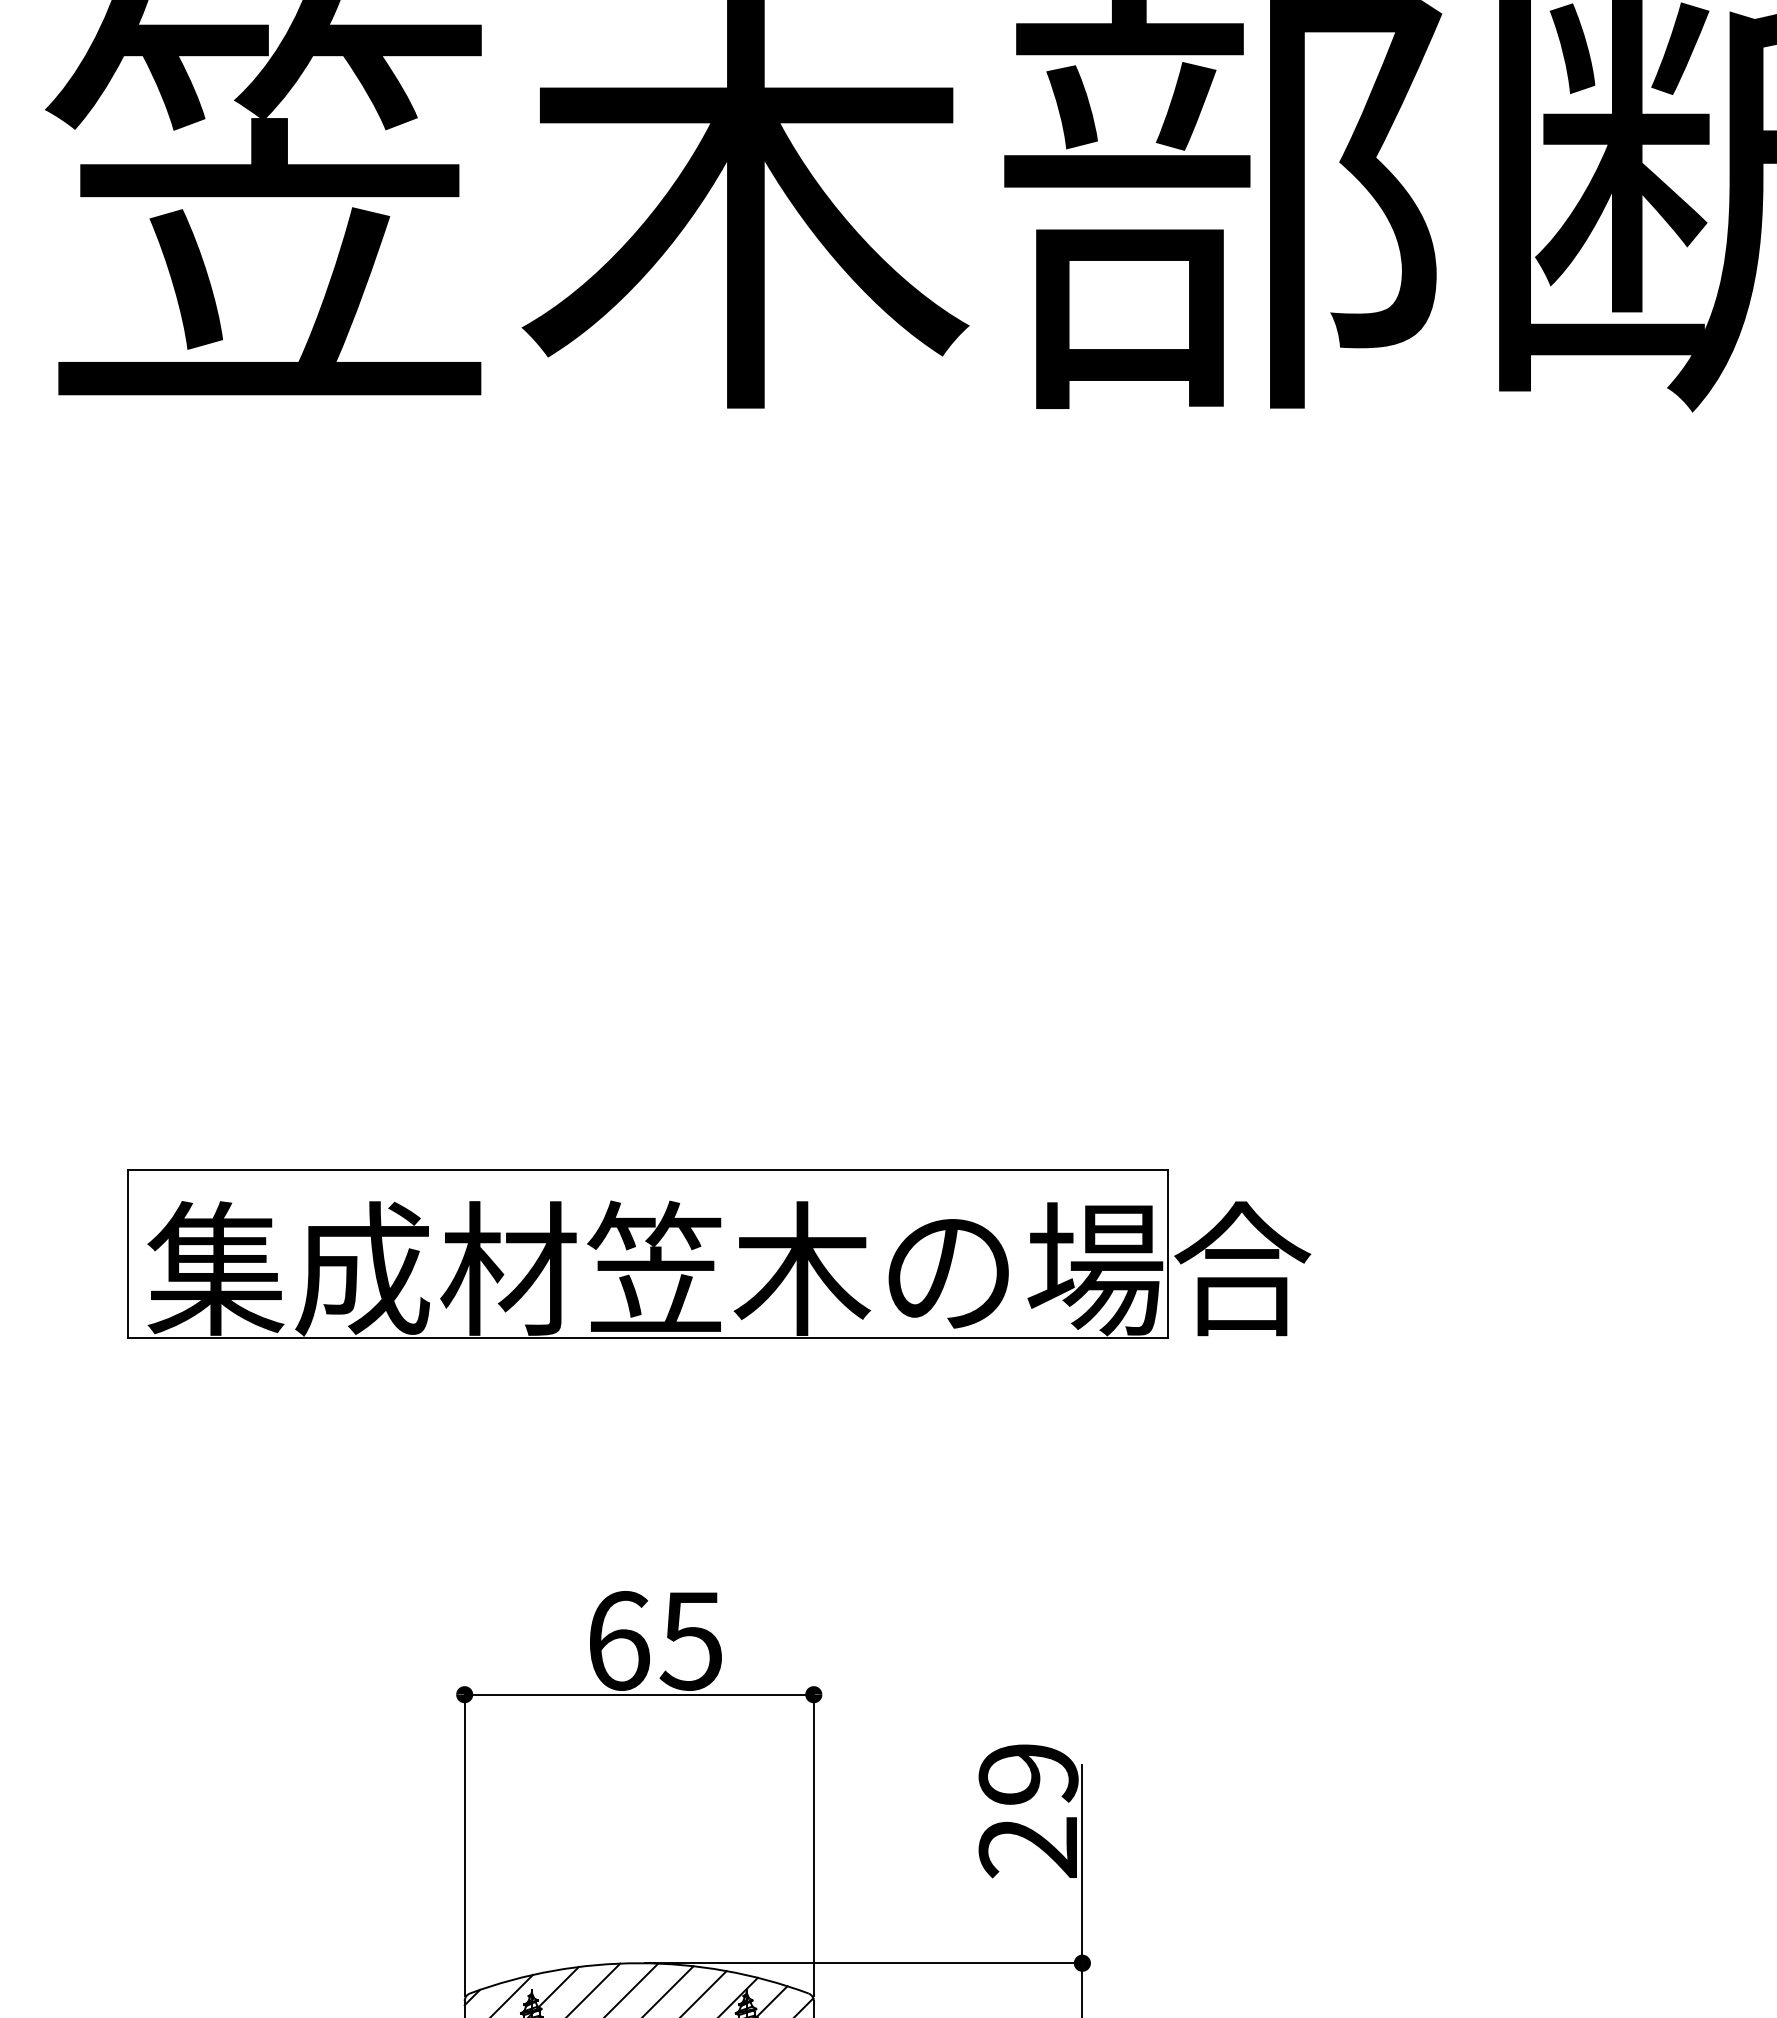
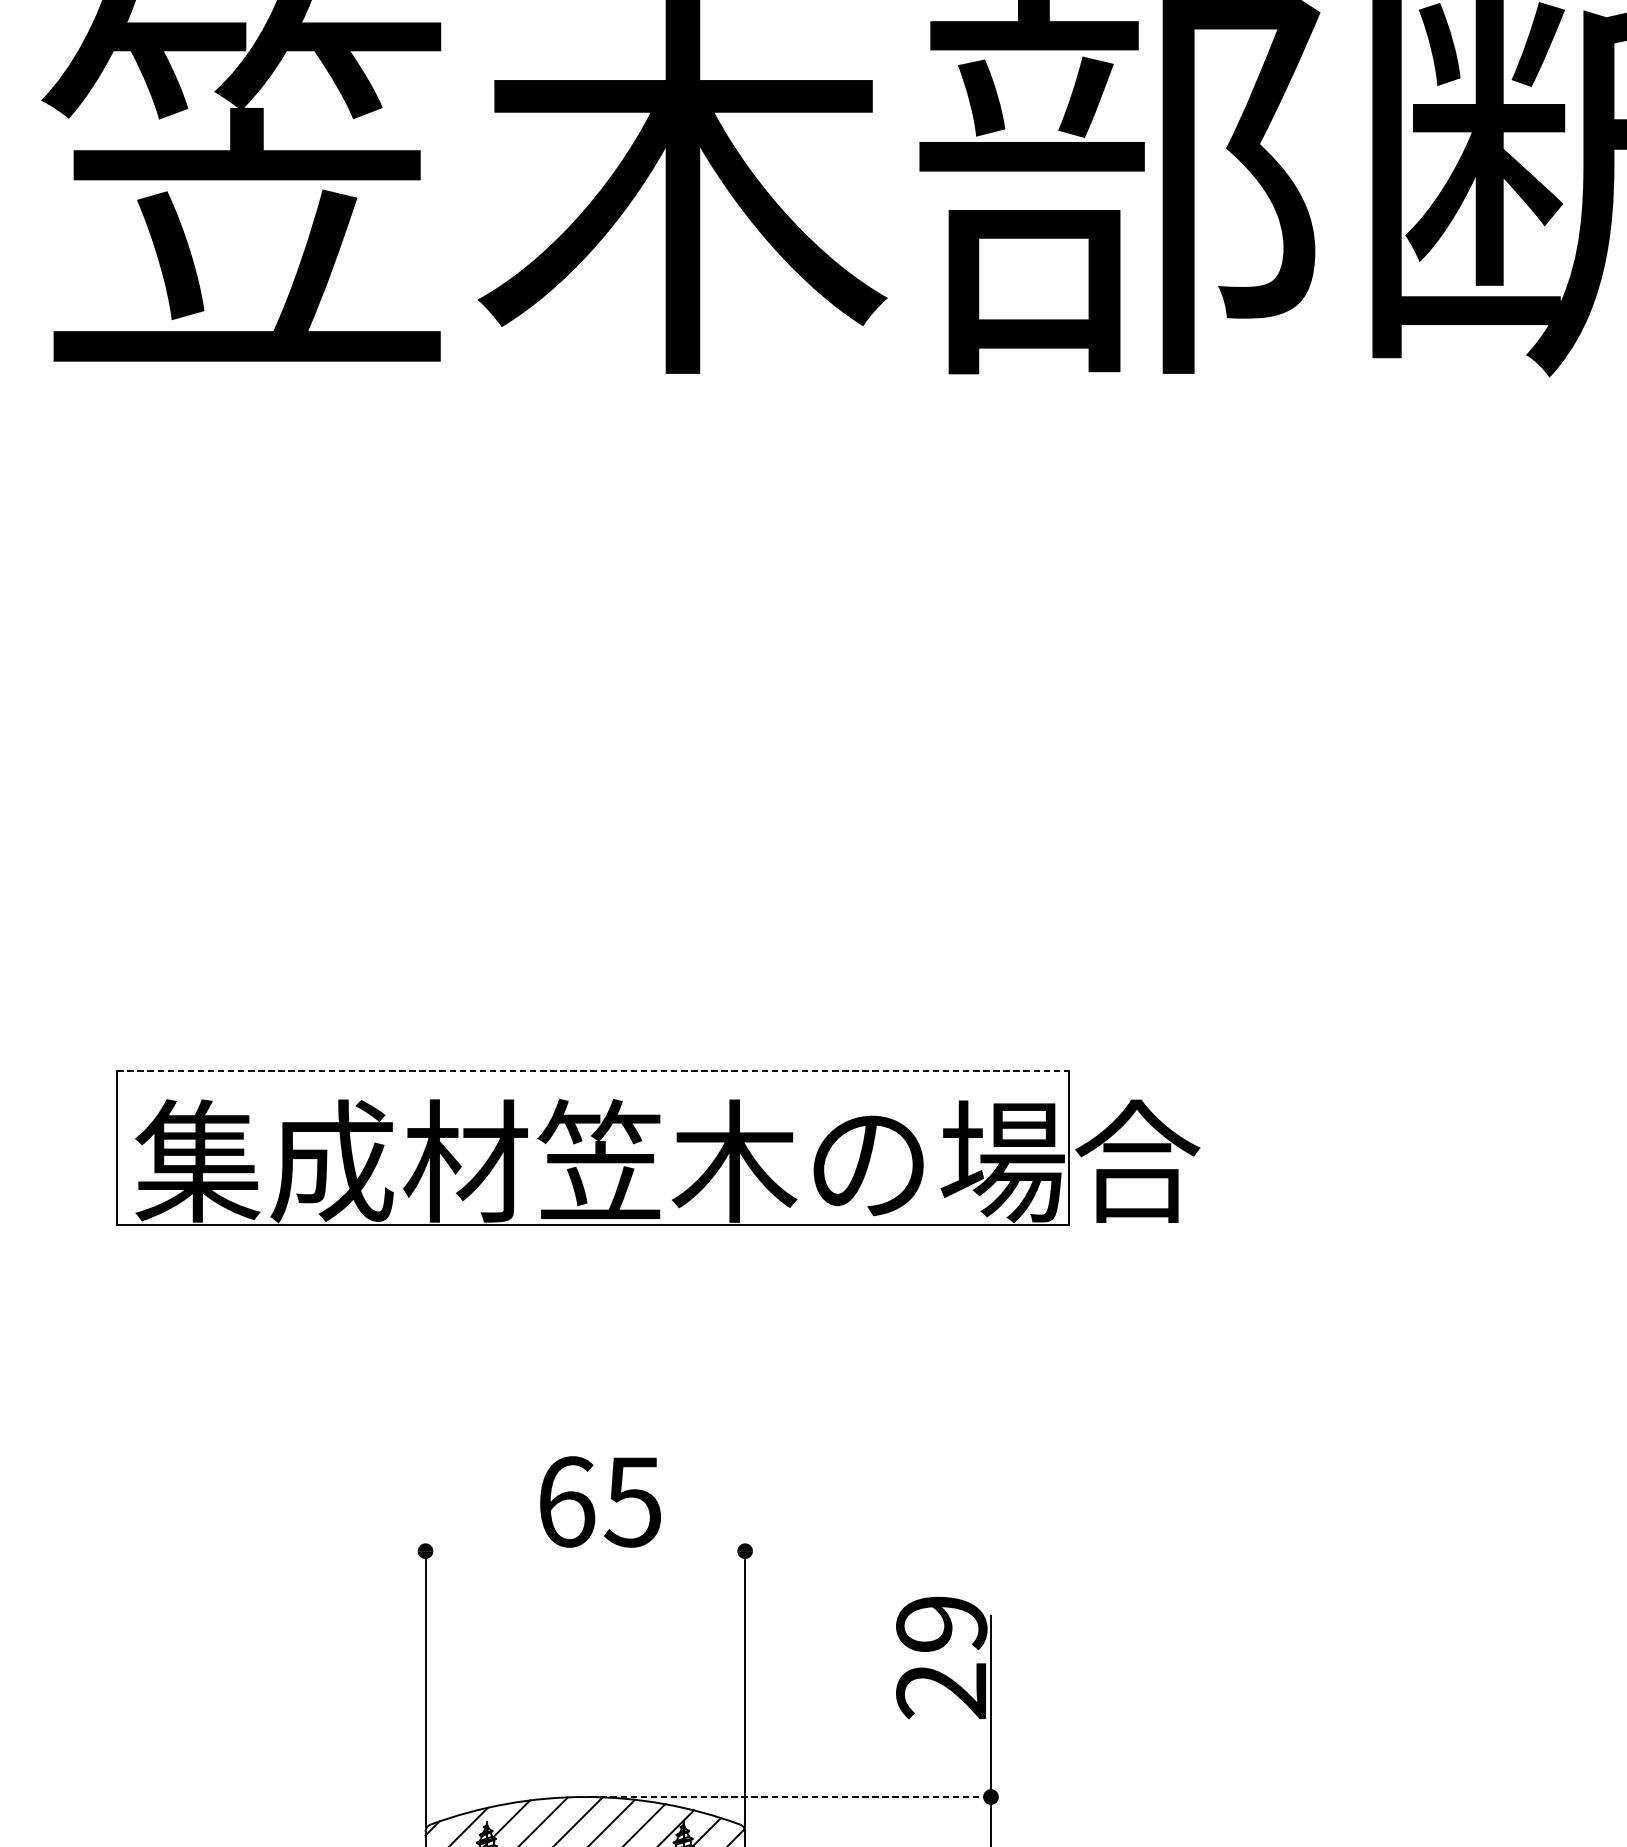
line: (648, 1170) -> (593, 1071), solid -> dashed
line: (638, 1694) -> (584, 1551), removed
line: (866, 1963) -> (793, 1797), solid -> dashed

